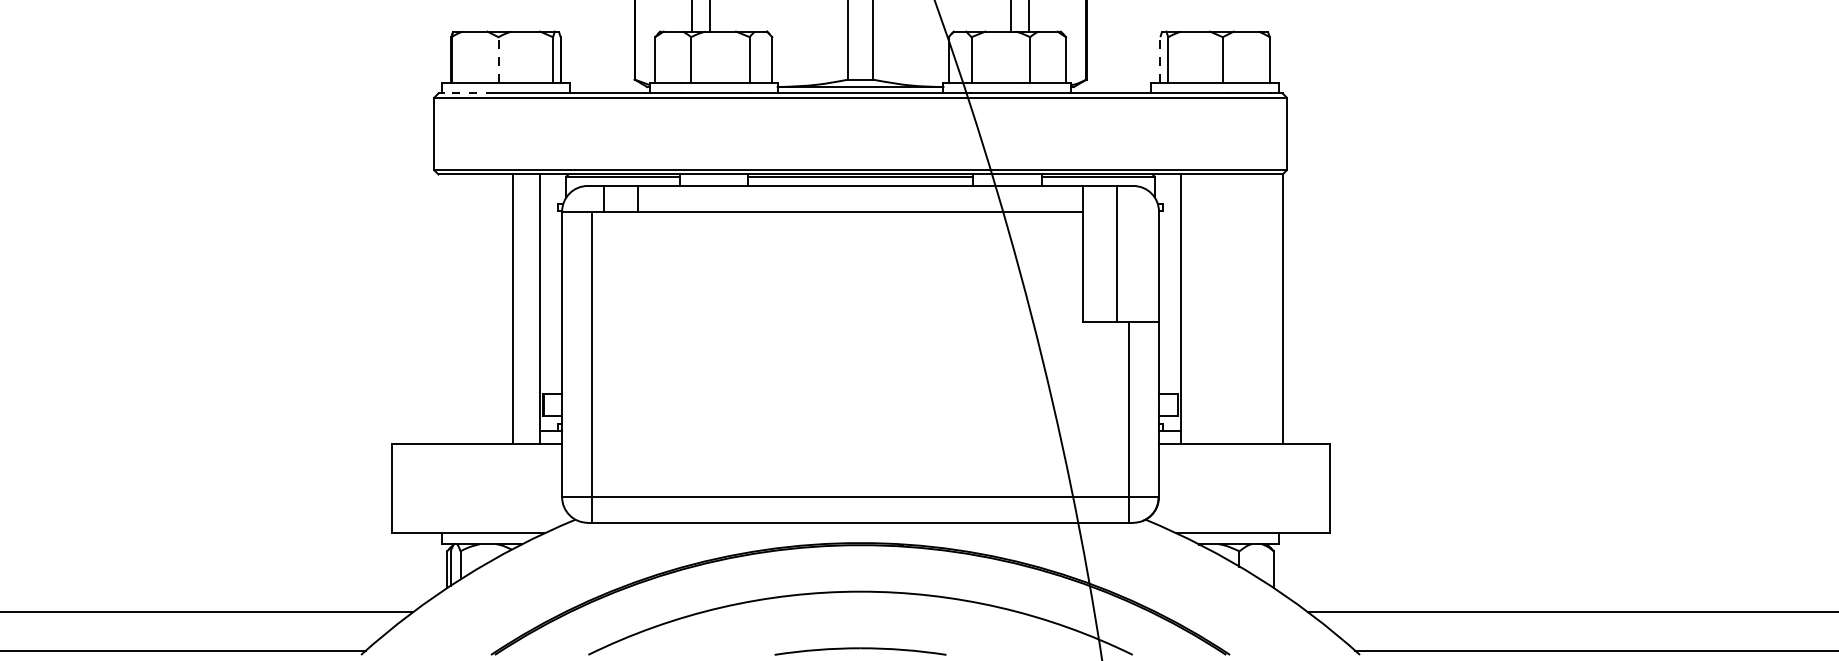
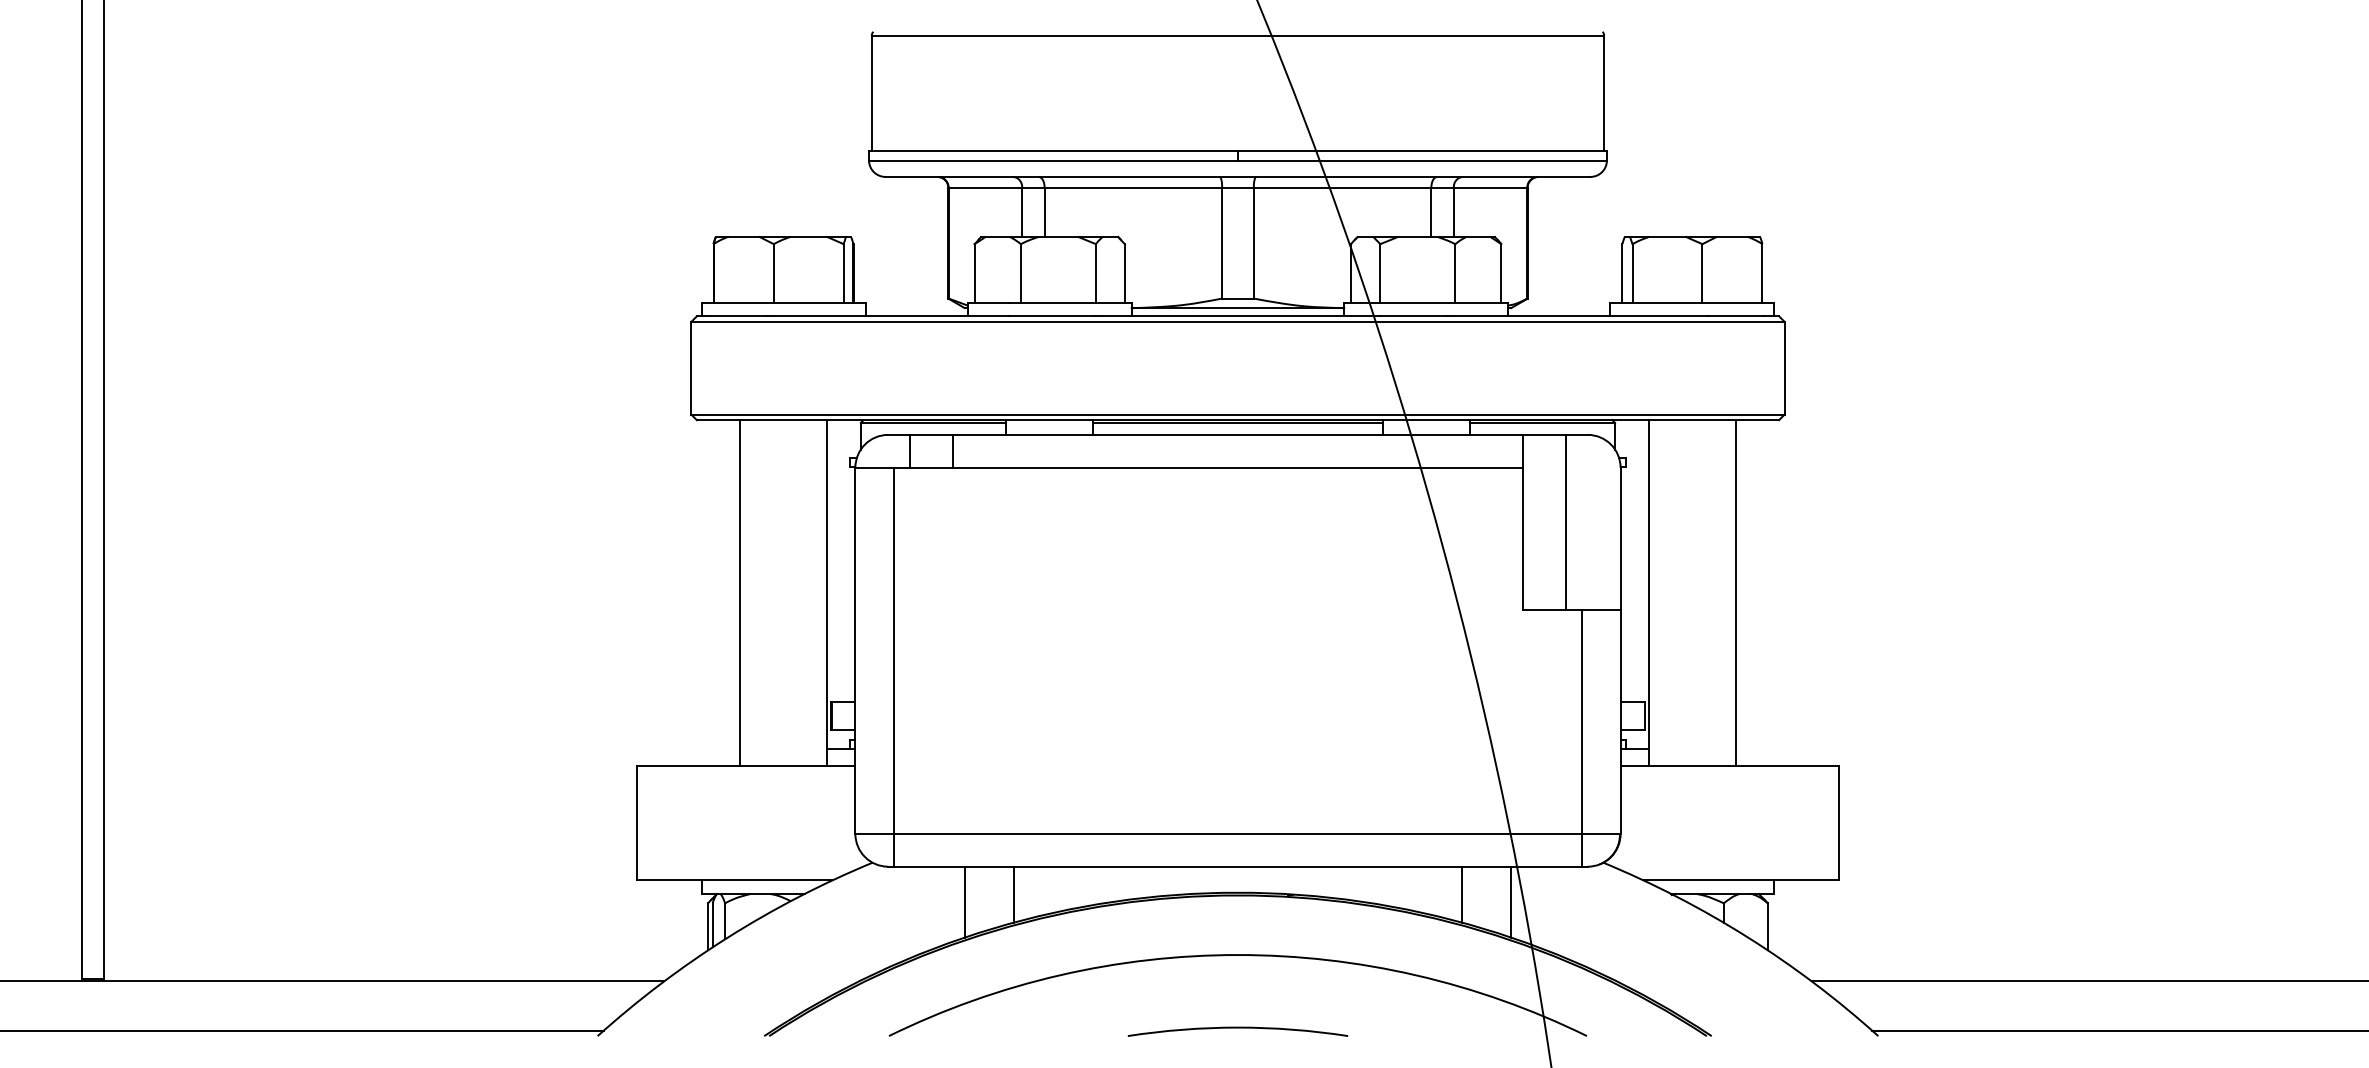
line: (498, 59) -> (773, 272), dashed -> solid
line: (1160, 59) -> (1622, 272), dashed -> solid
line: (469, 93) -> (736, 316), dashed -> solid
line: (513, 308) -> (739, 592), moved
line: (1283, 308) -> (1736, 592), moved
line: (685, 544) -> (1013, 894), added
line: (1035, 544) -> (1462, 894), added
line: (647, 549) -> (964, 901), added
line: (1073, 549) -> (1511, 901), added

